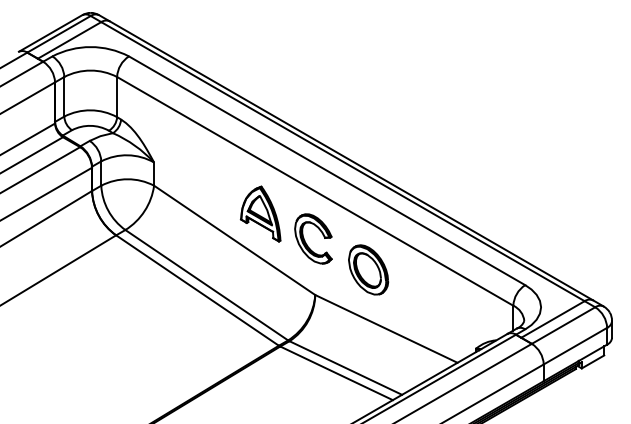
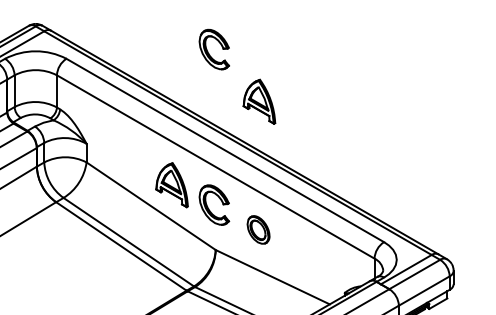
part: (306, 48) -> (208, 52), added
part: (369, 109) -> (259, 101), added
part: (368, 269) -> (258, 229), size x0.7

